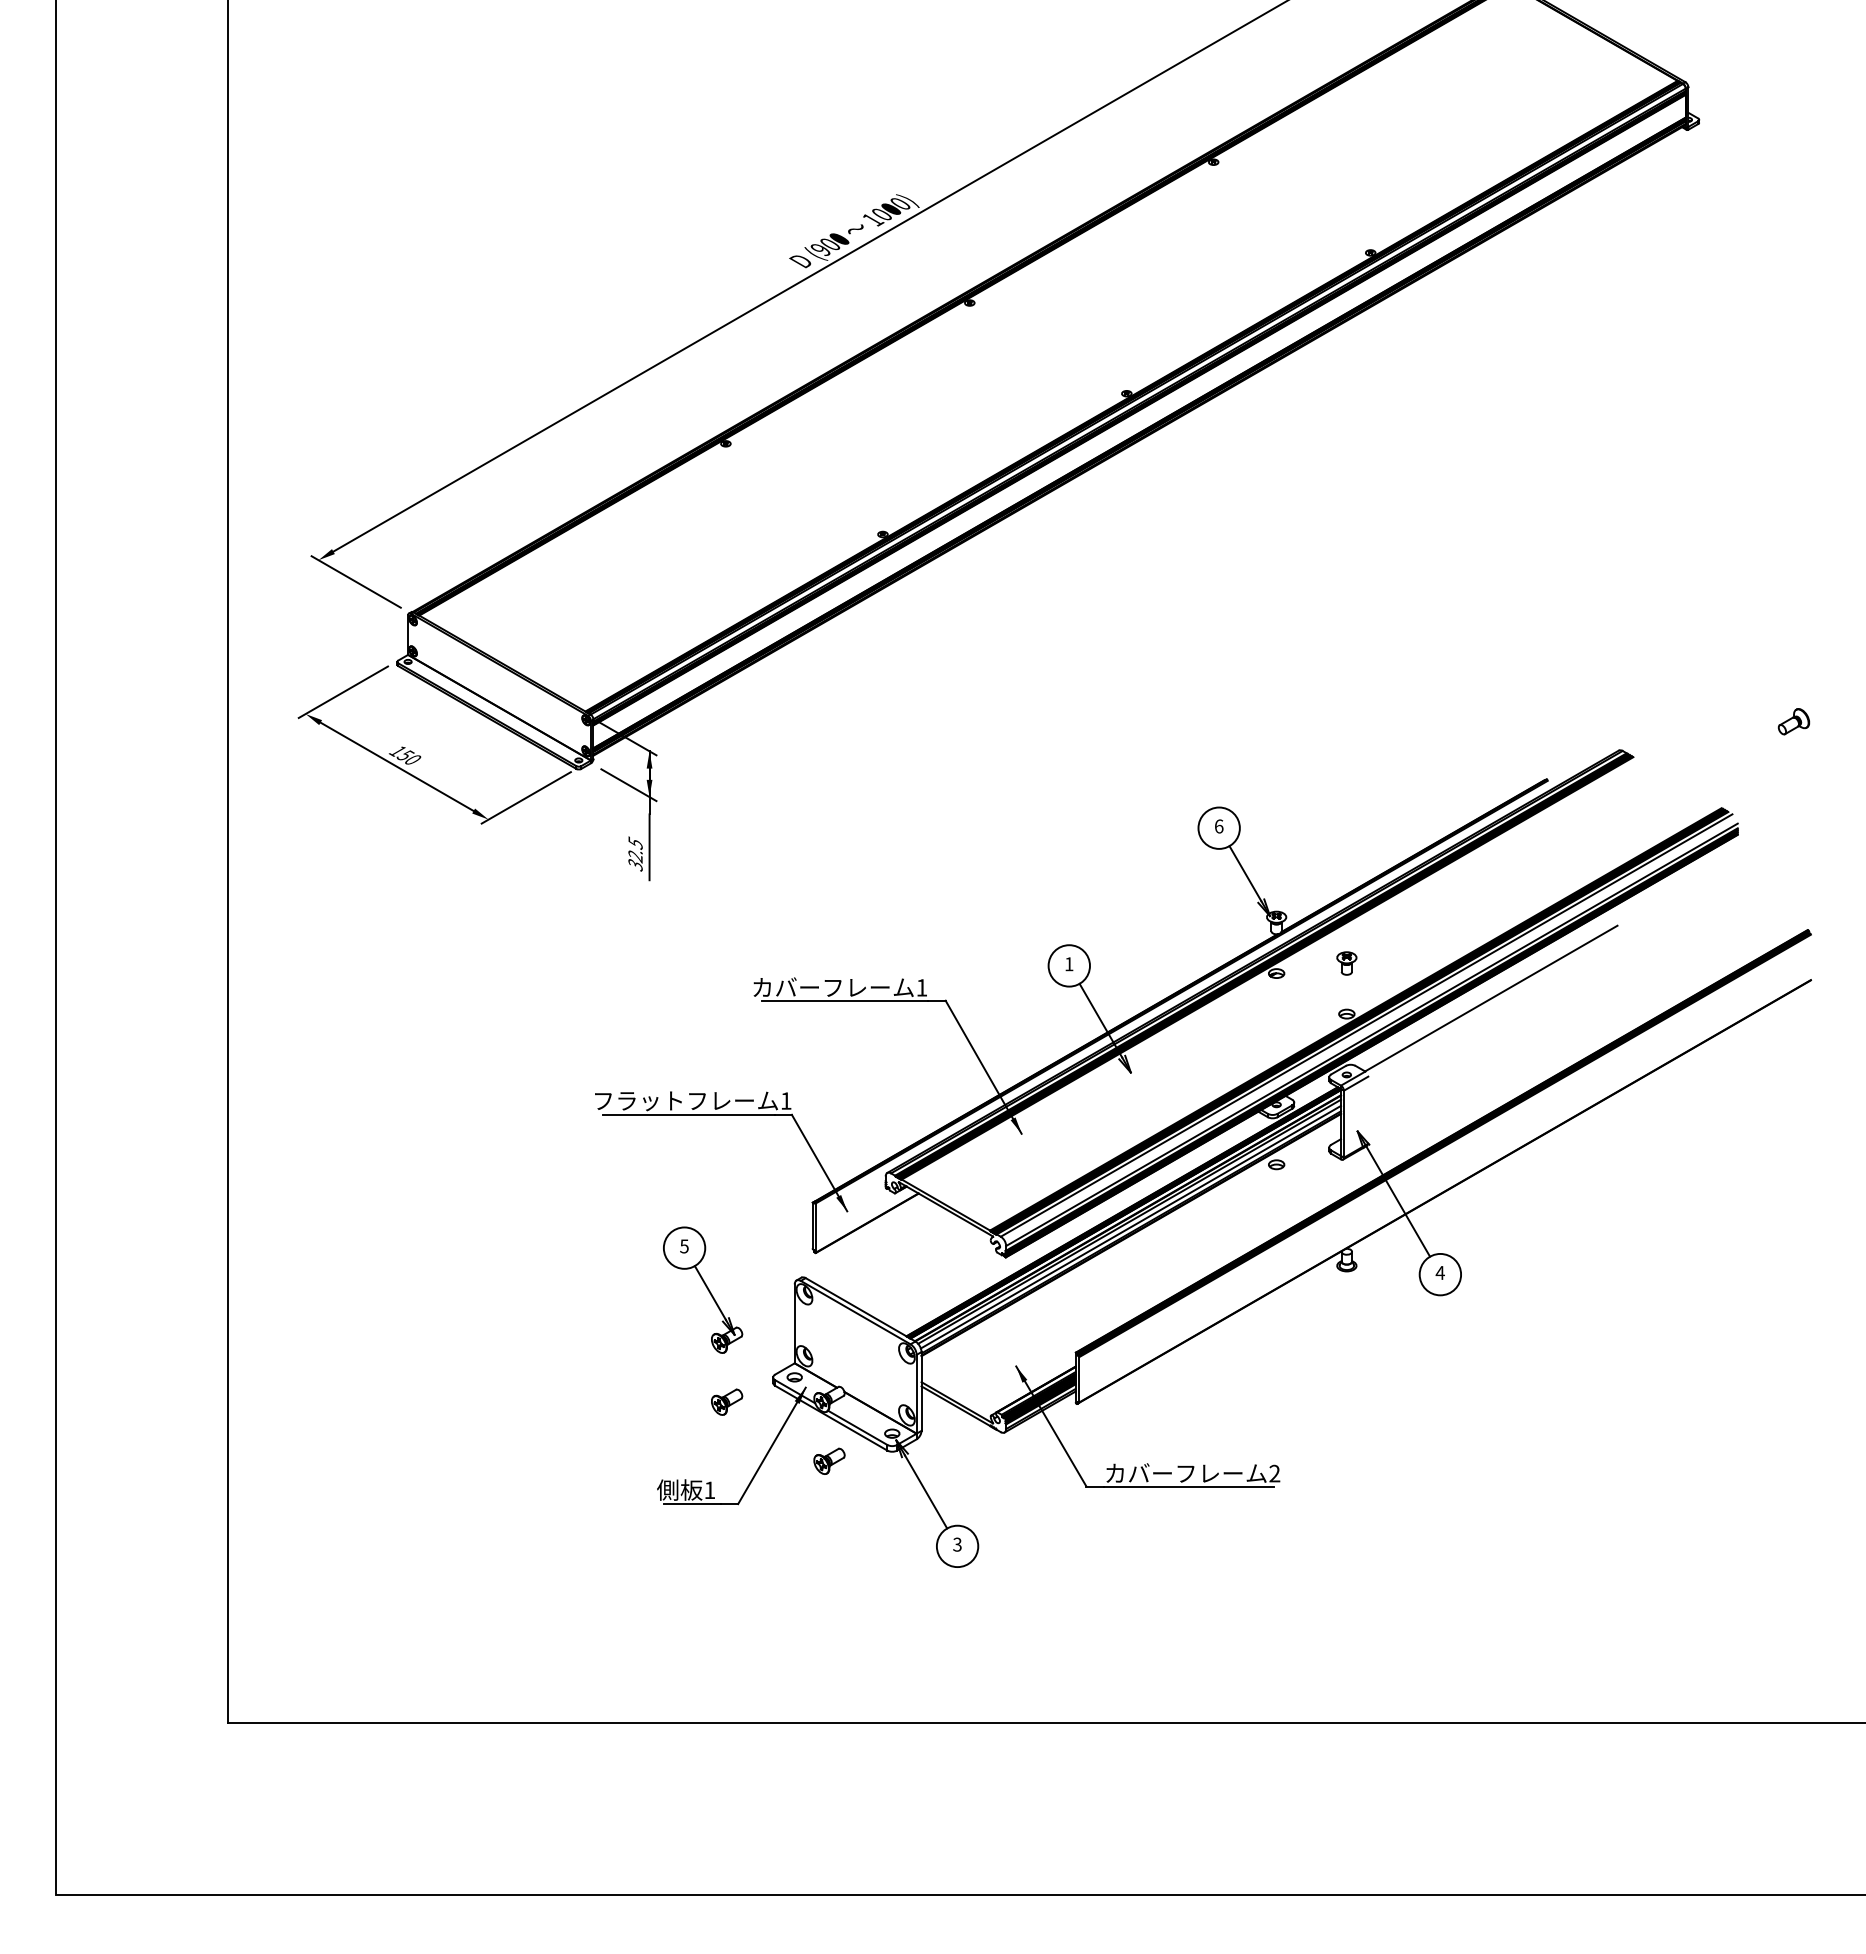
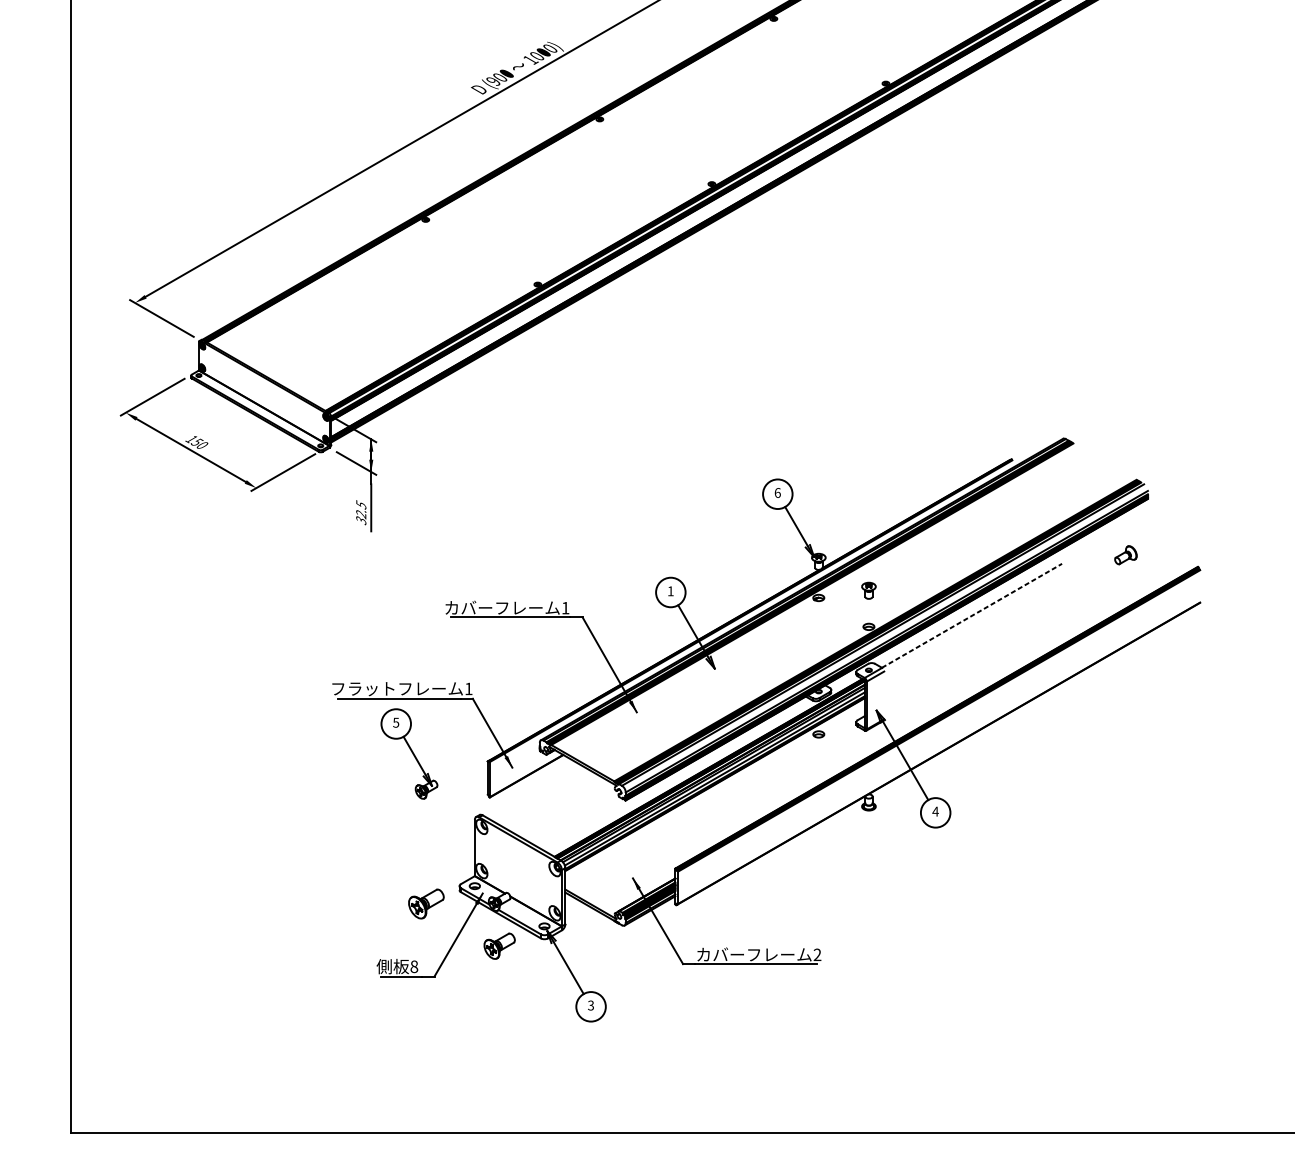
part: (1793, 721) -> (1125, 555), moved
line: (1491, 998) -> (972, 615), solid -> dashed
part: (703, 1289) -> (409, 753), moved
part: (727, 1401) -> (426, 903), size x1.6
part: (829, 1460) -> (499, 945), size x1.4
text: (709, 1490) -> (414, 966), 1 -> 8

